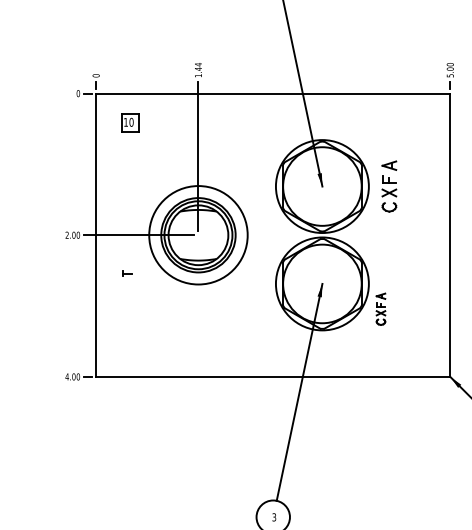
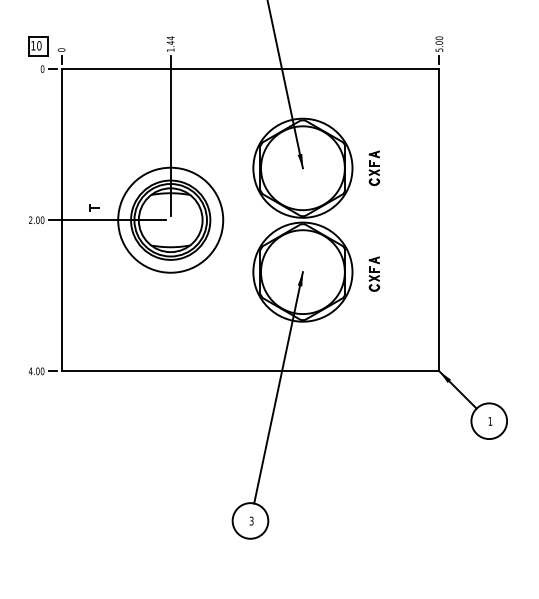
part: (130, 123) -> (38, 46), moved
part: (389, 186) -> (374, 168), size x0.62
part: (127, 273) -> (94, 207), moved
part: (381, 308) -> (374, 273), moved

